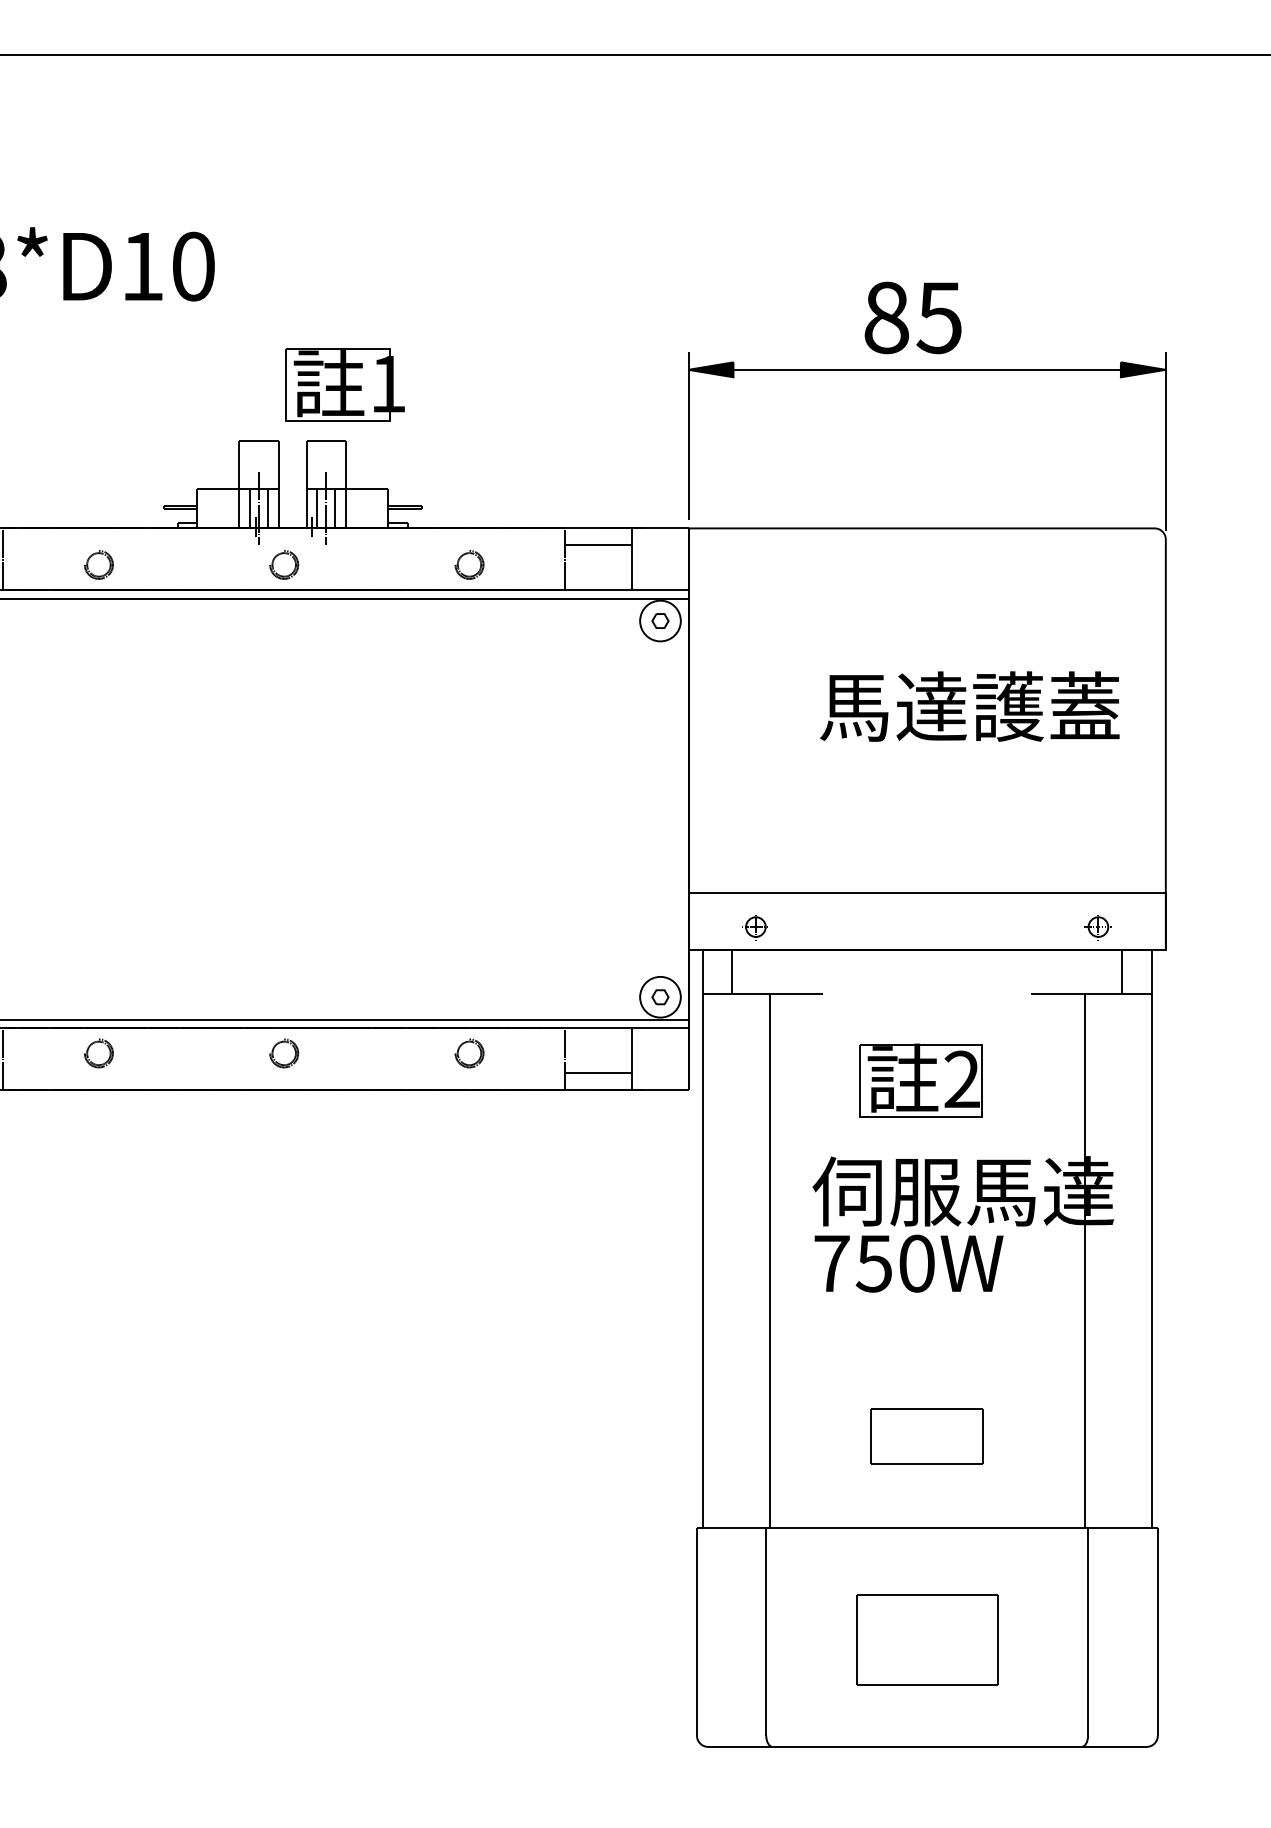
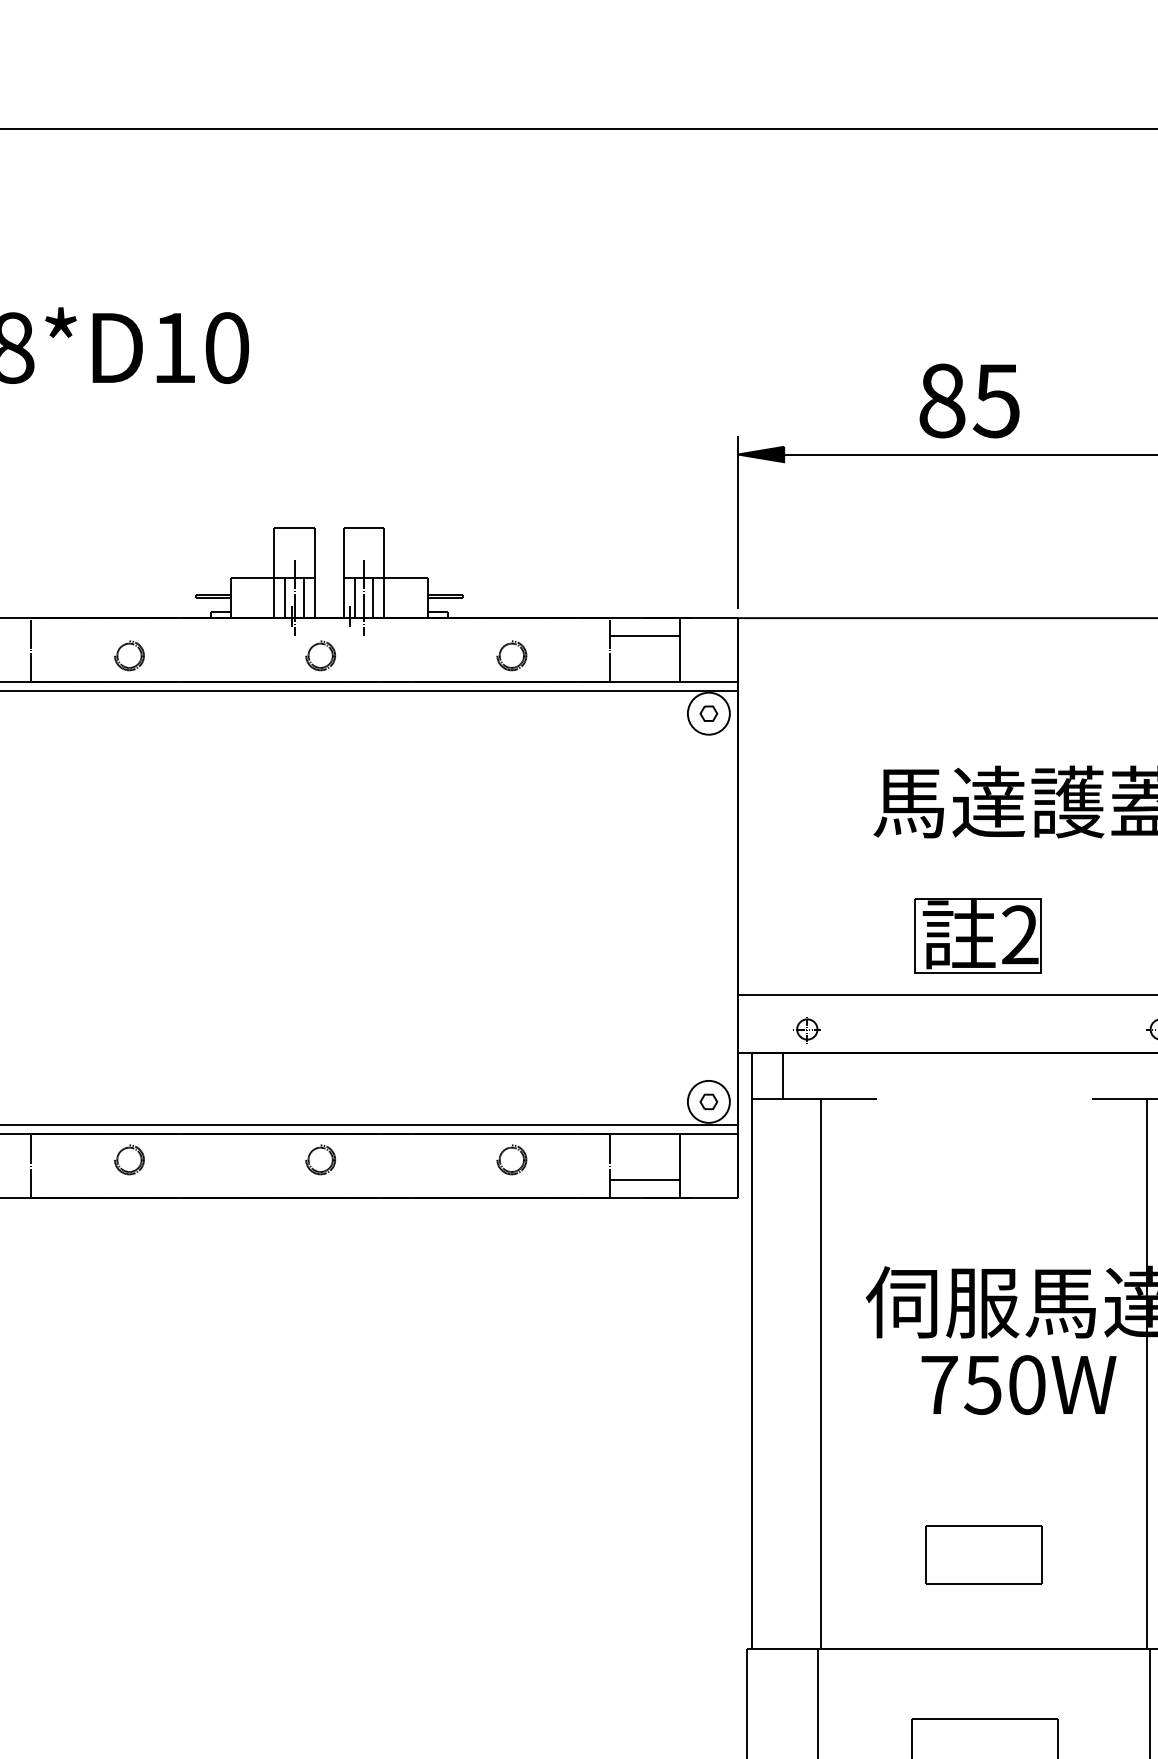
part: (344, 384) -> (382, 469), removed
part: (920, 1080) -> (977, 936), moved
text: (908, 1263) -> (1018, 1384), moved

